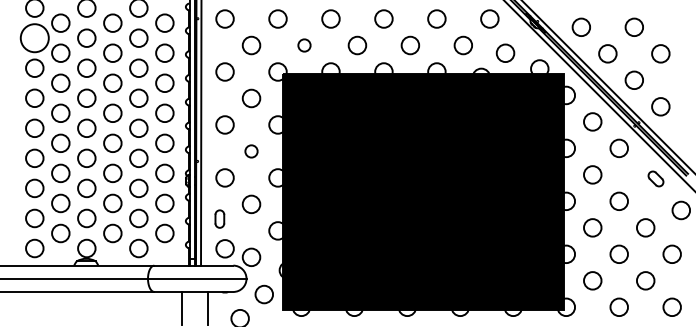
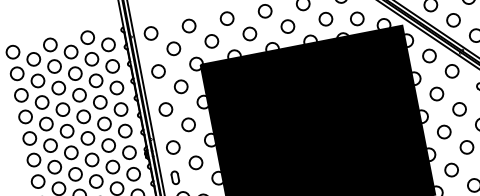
circle: (34, 37) -> (16, 73), size x0.62
circle: (304, 45) -> (211, 41), size x1.43
circle: (251, 151) -> (188, 124), size x1.43

